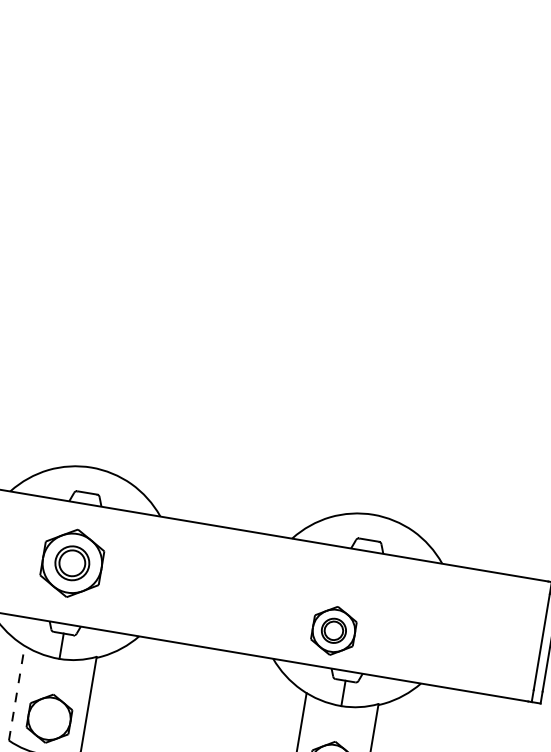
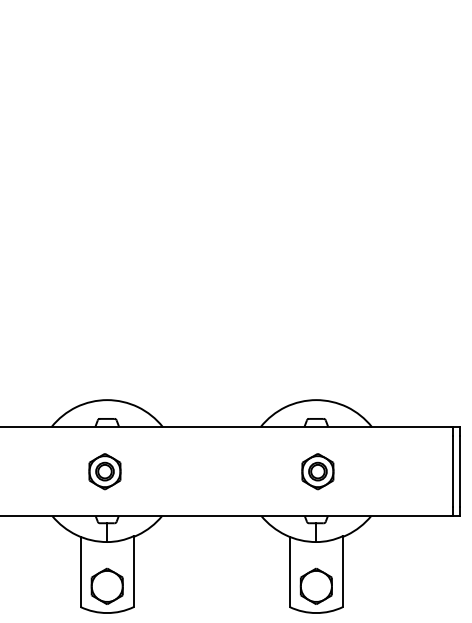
part: (71, 563) -> (104, 471), size x0.71
part: (333, 630) -> (317, 471), moved
line: (16, 692) -> (80, 571), dashed -> solid

